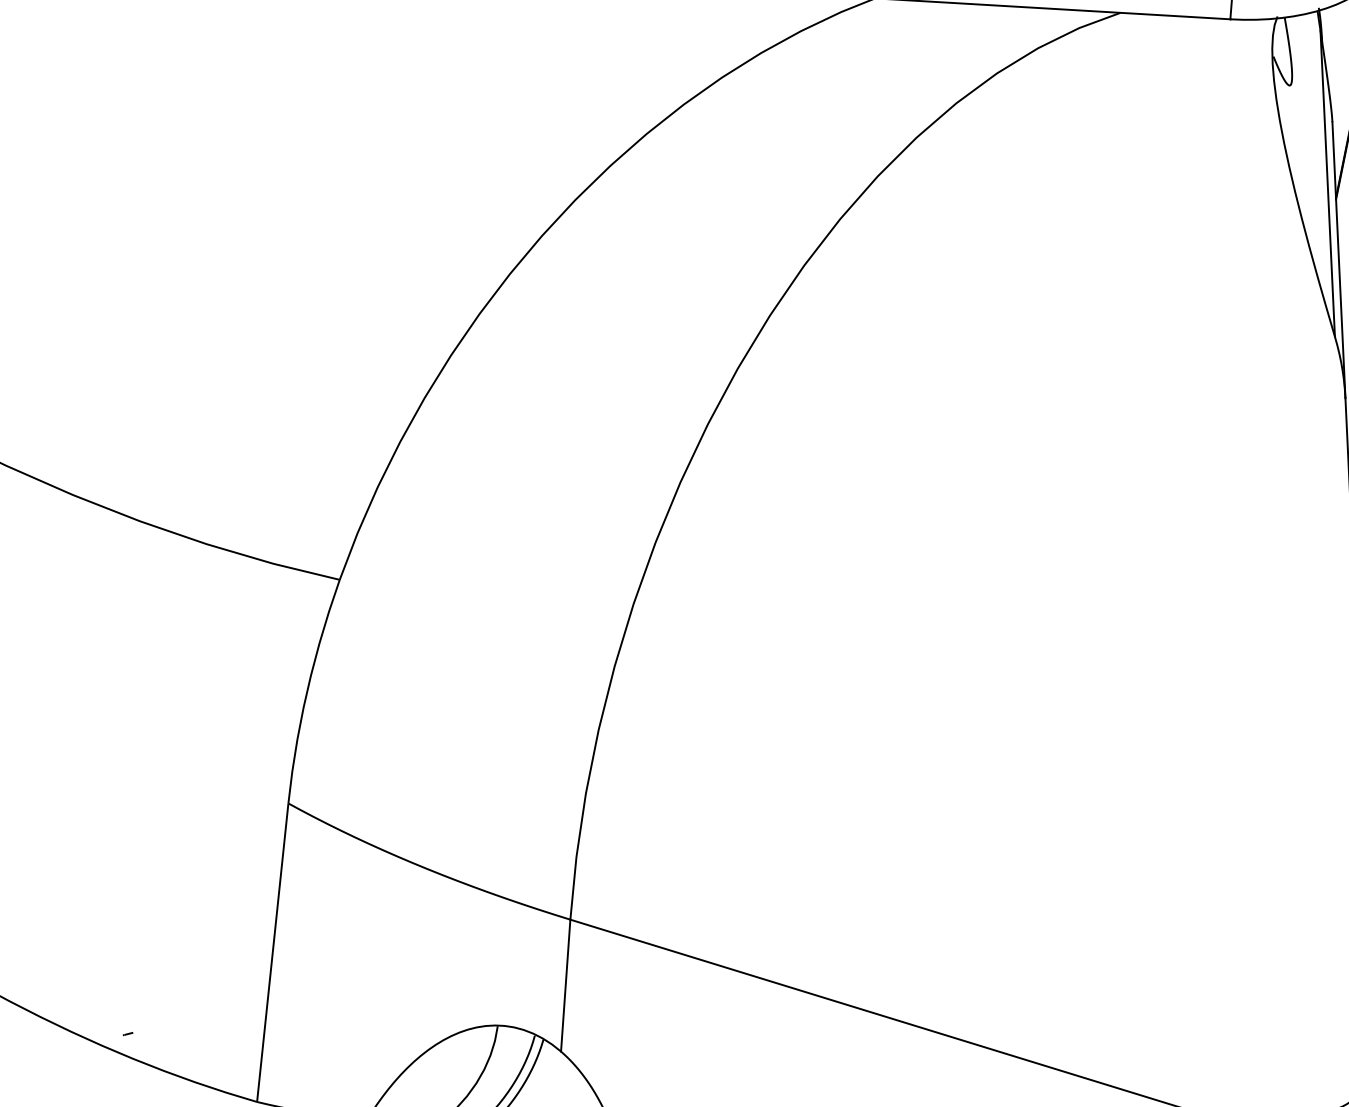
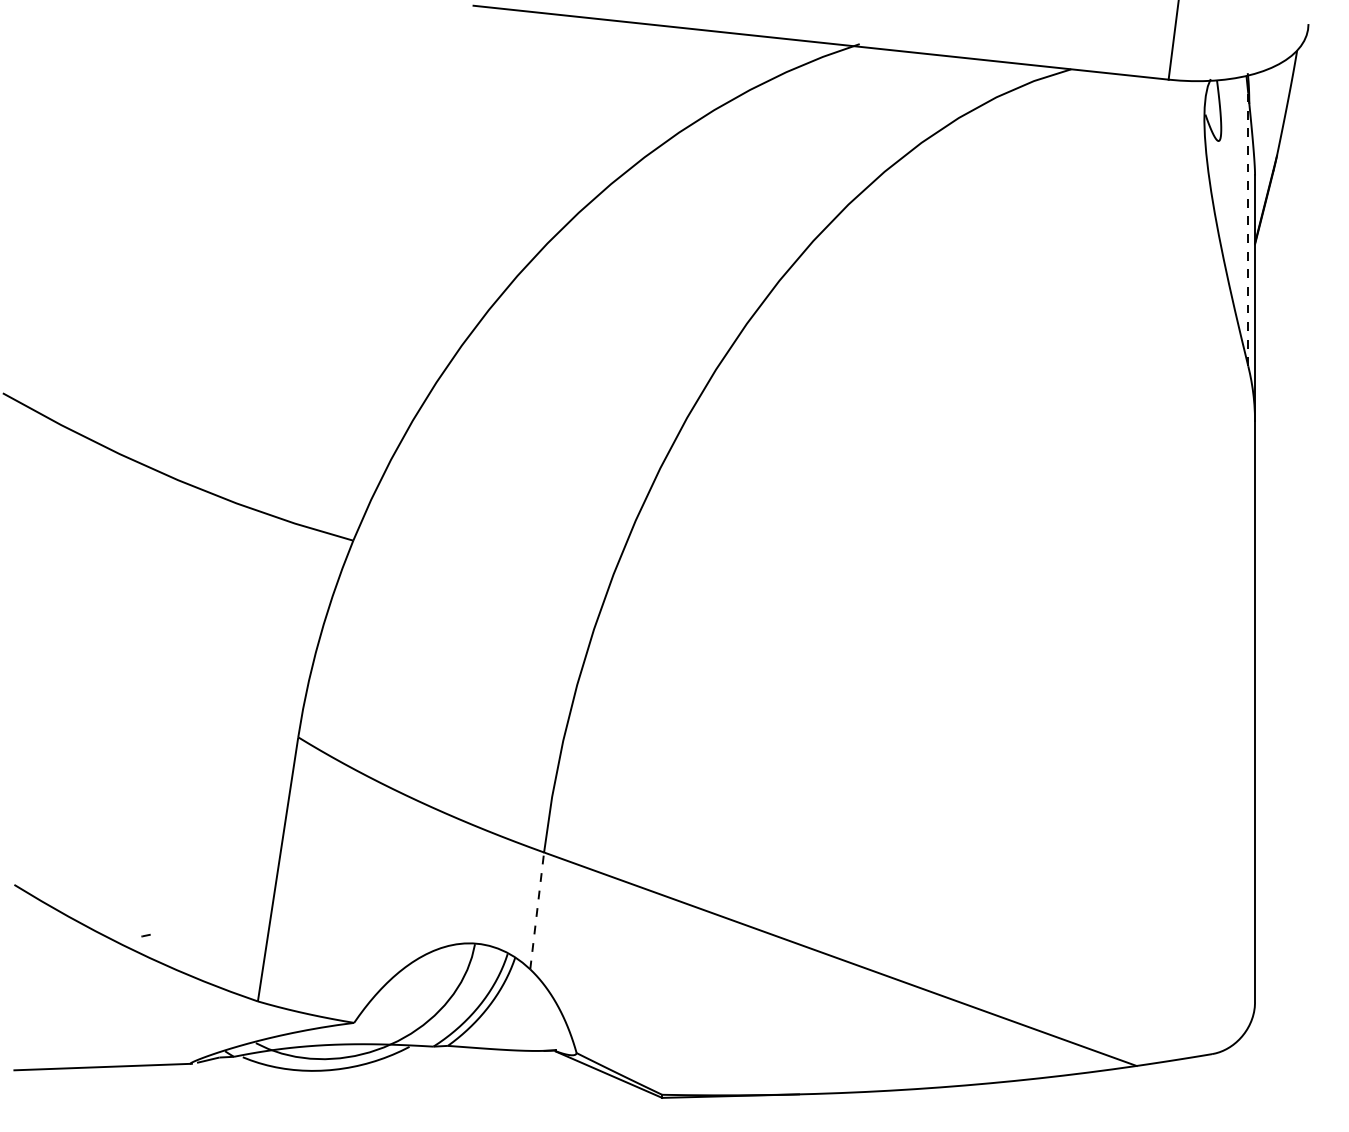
line: (1327, 183) -> (1248, 229), solid -> dashed
line: (566, 985) -> (537, 910), solid -> dashed

